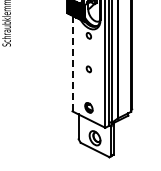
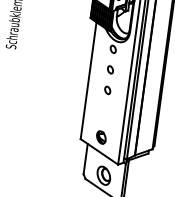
part: (88, 52) -> (110, 69), added
line: (72, 63) -> (88, 80), dashed -> solid

